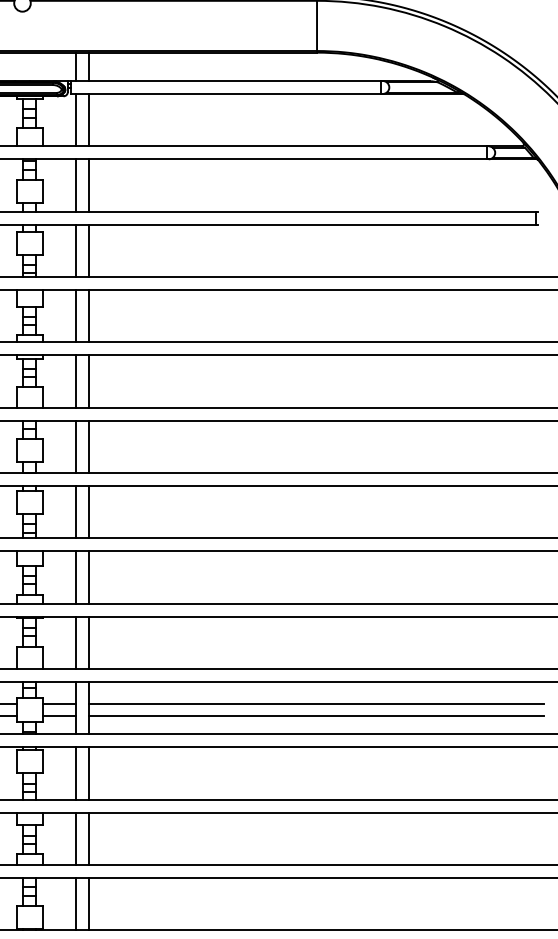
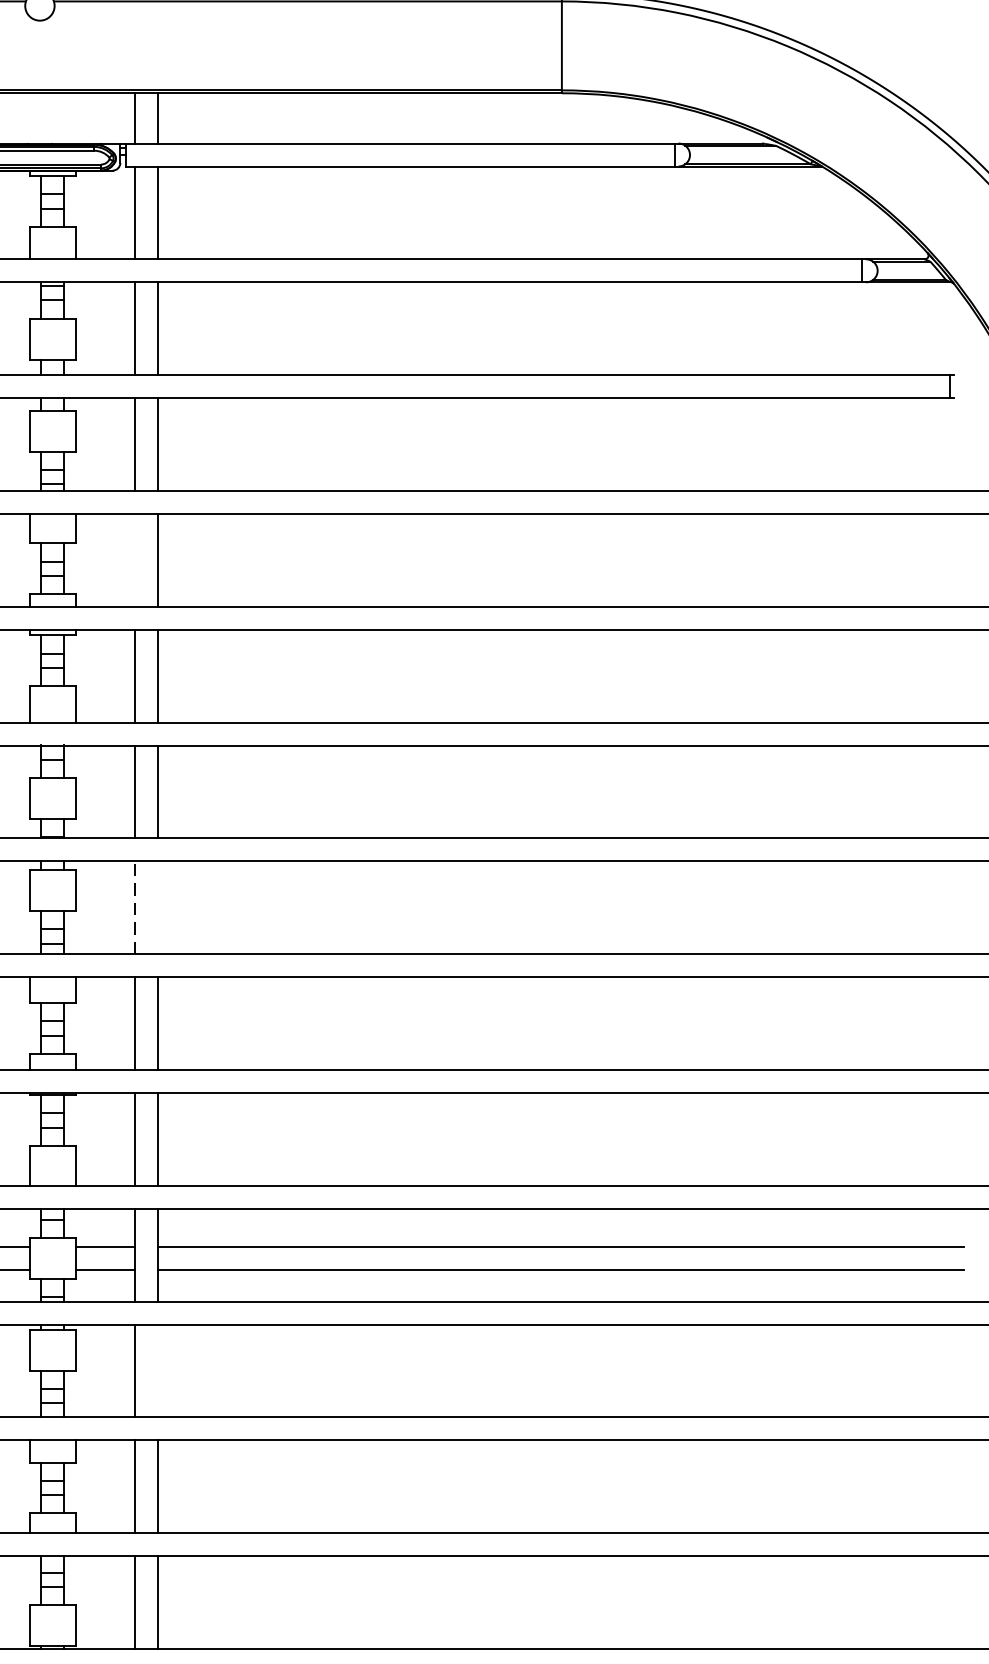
line: (75, 316) -> (133, 560), removed
line: (75, 511) -> (133, 906), solid -> dashed
line: (88, 512) -> (156, 908), removed
line: (88, 773) -> (156, 1370), removed

